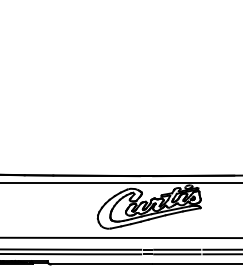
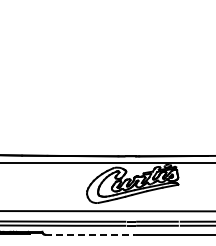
line: (101, 264) -> (90, 234), solid -> dashed

